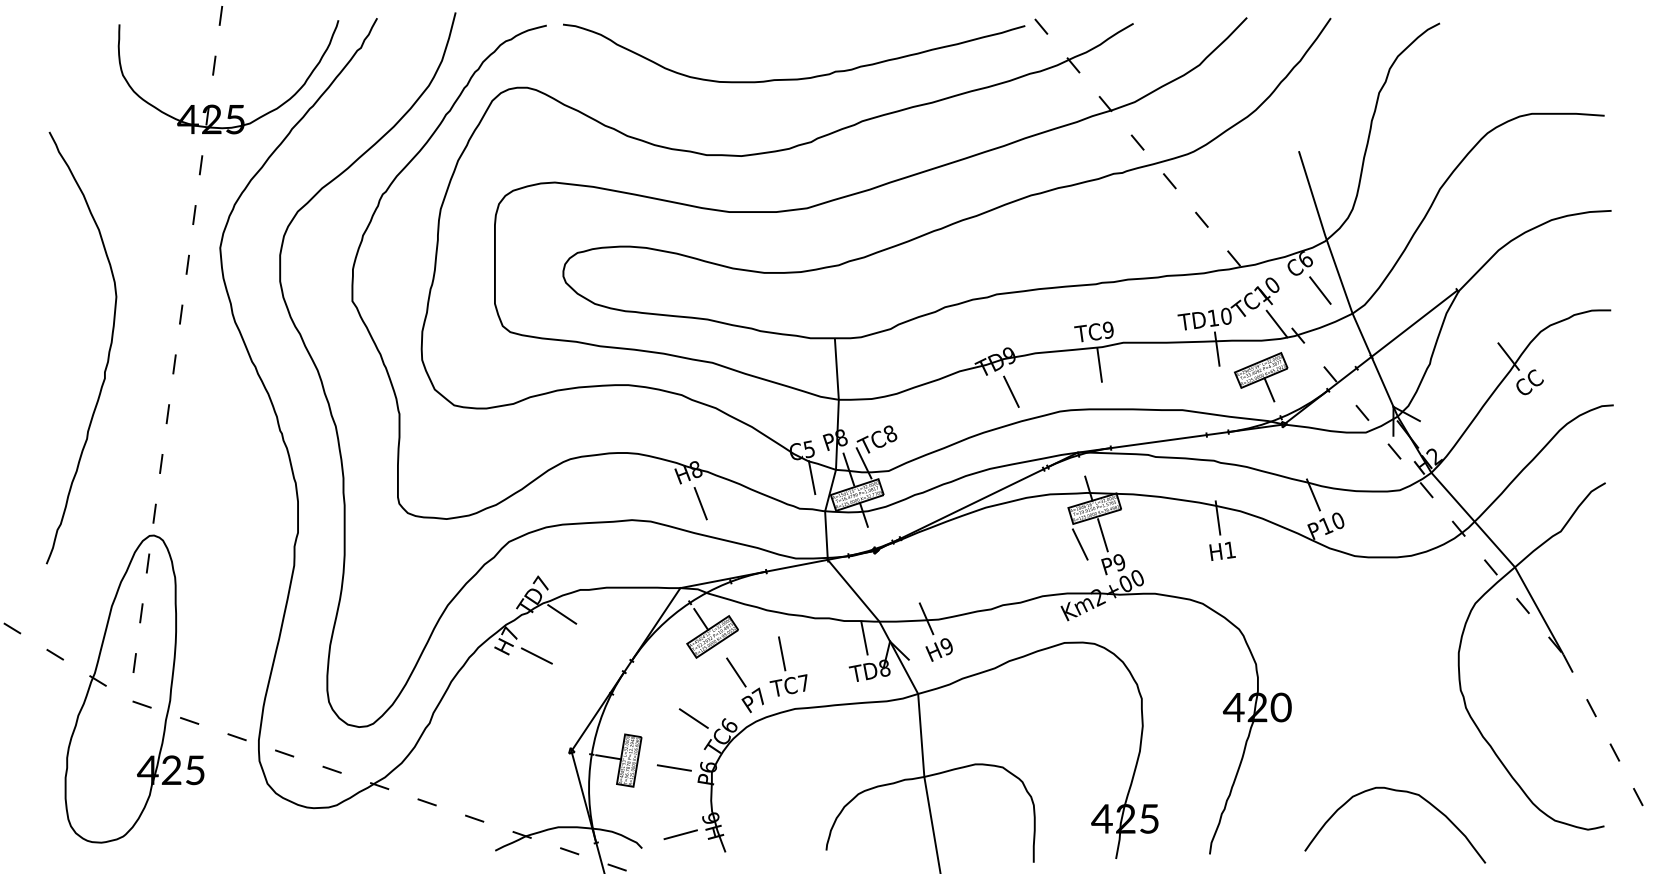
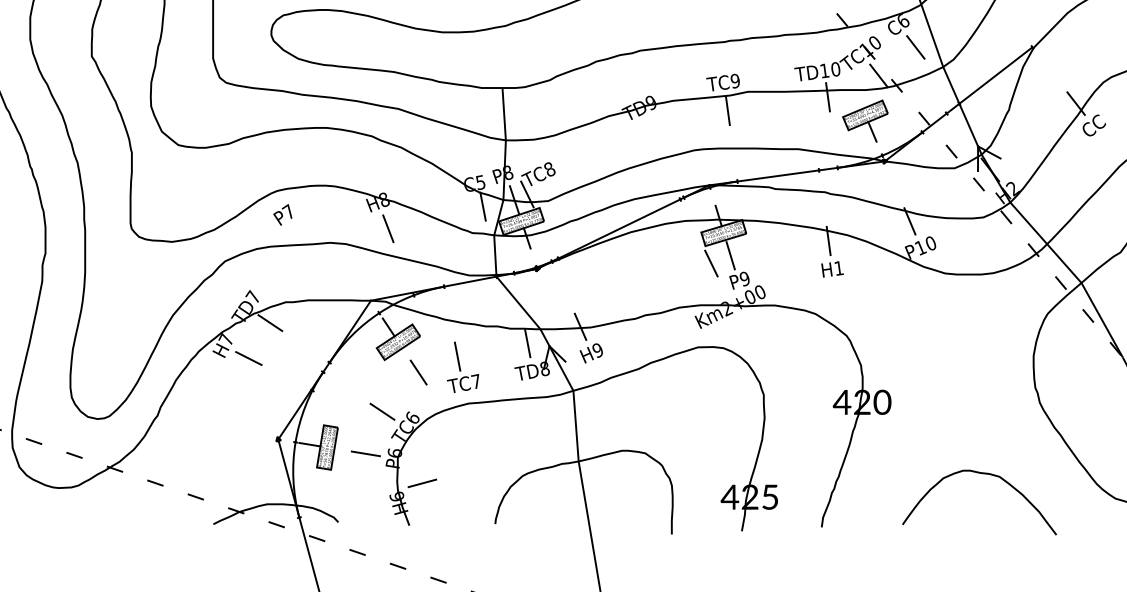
line: (1011, 391) -> (652, 133), removed
text: (752, 700) -> (282, 215), moved
line: (680, 834) -> (422, 483), moved

